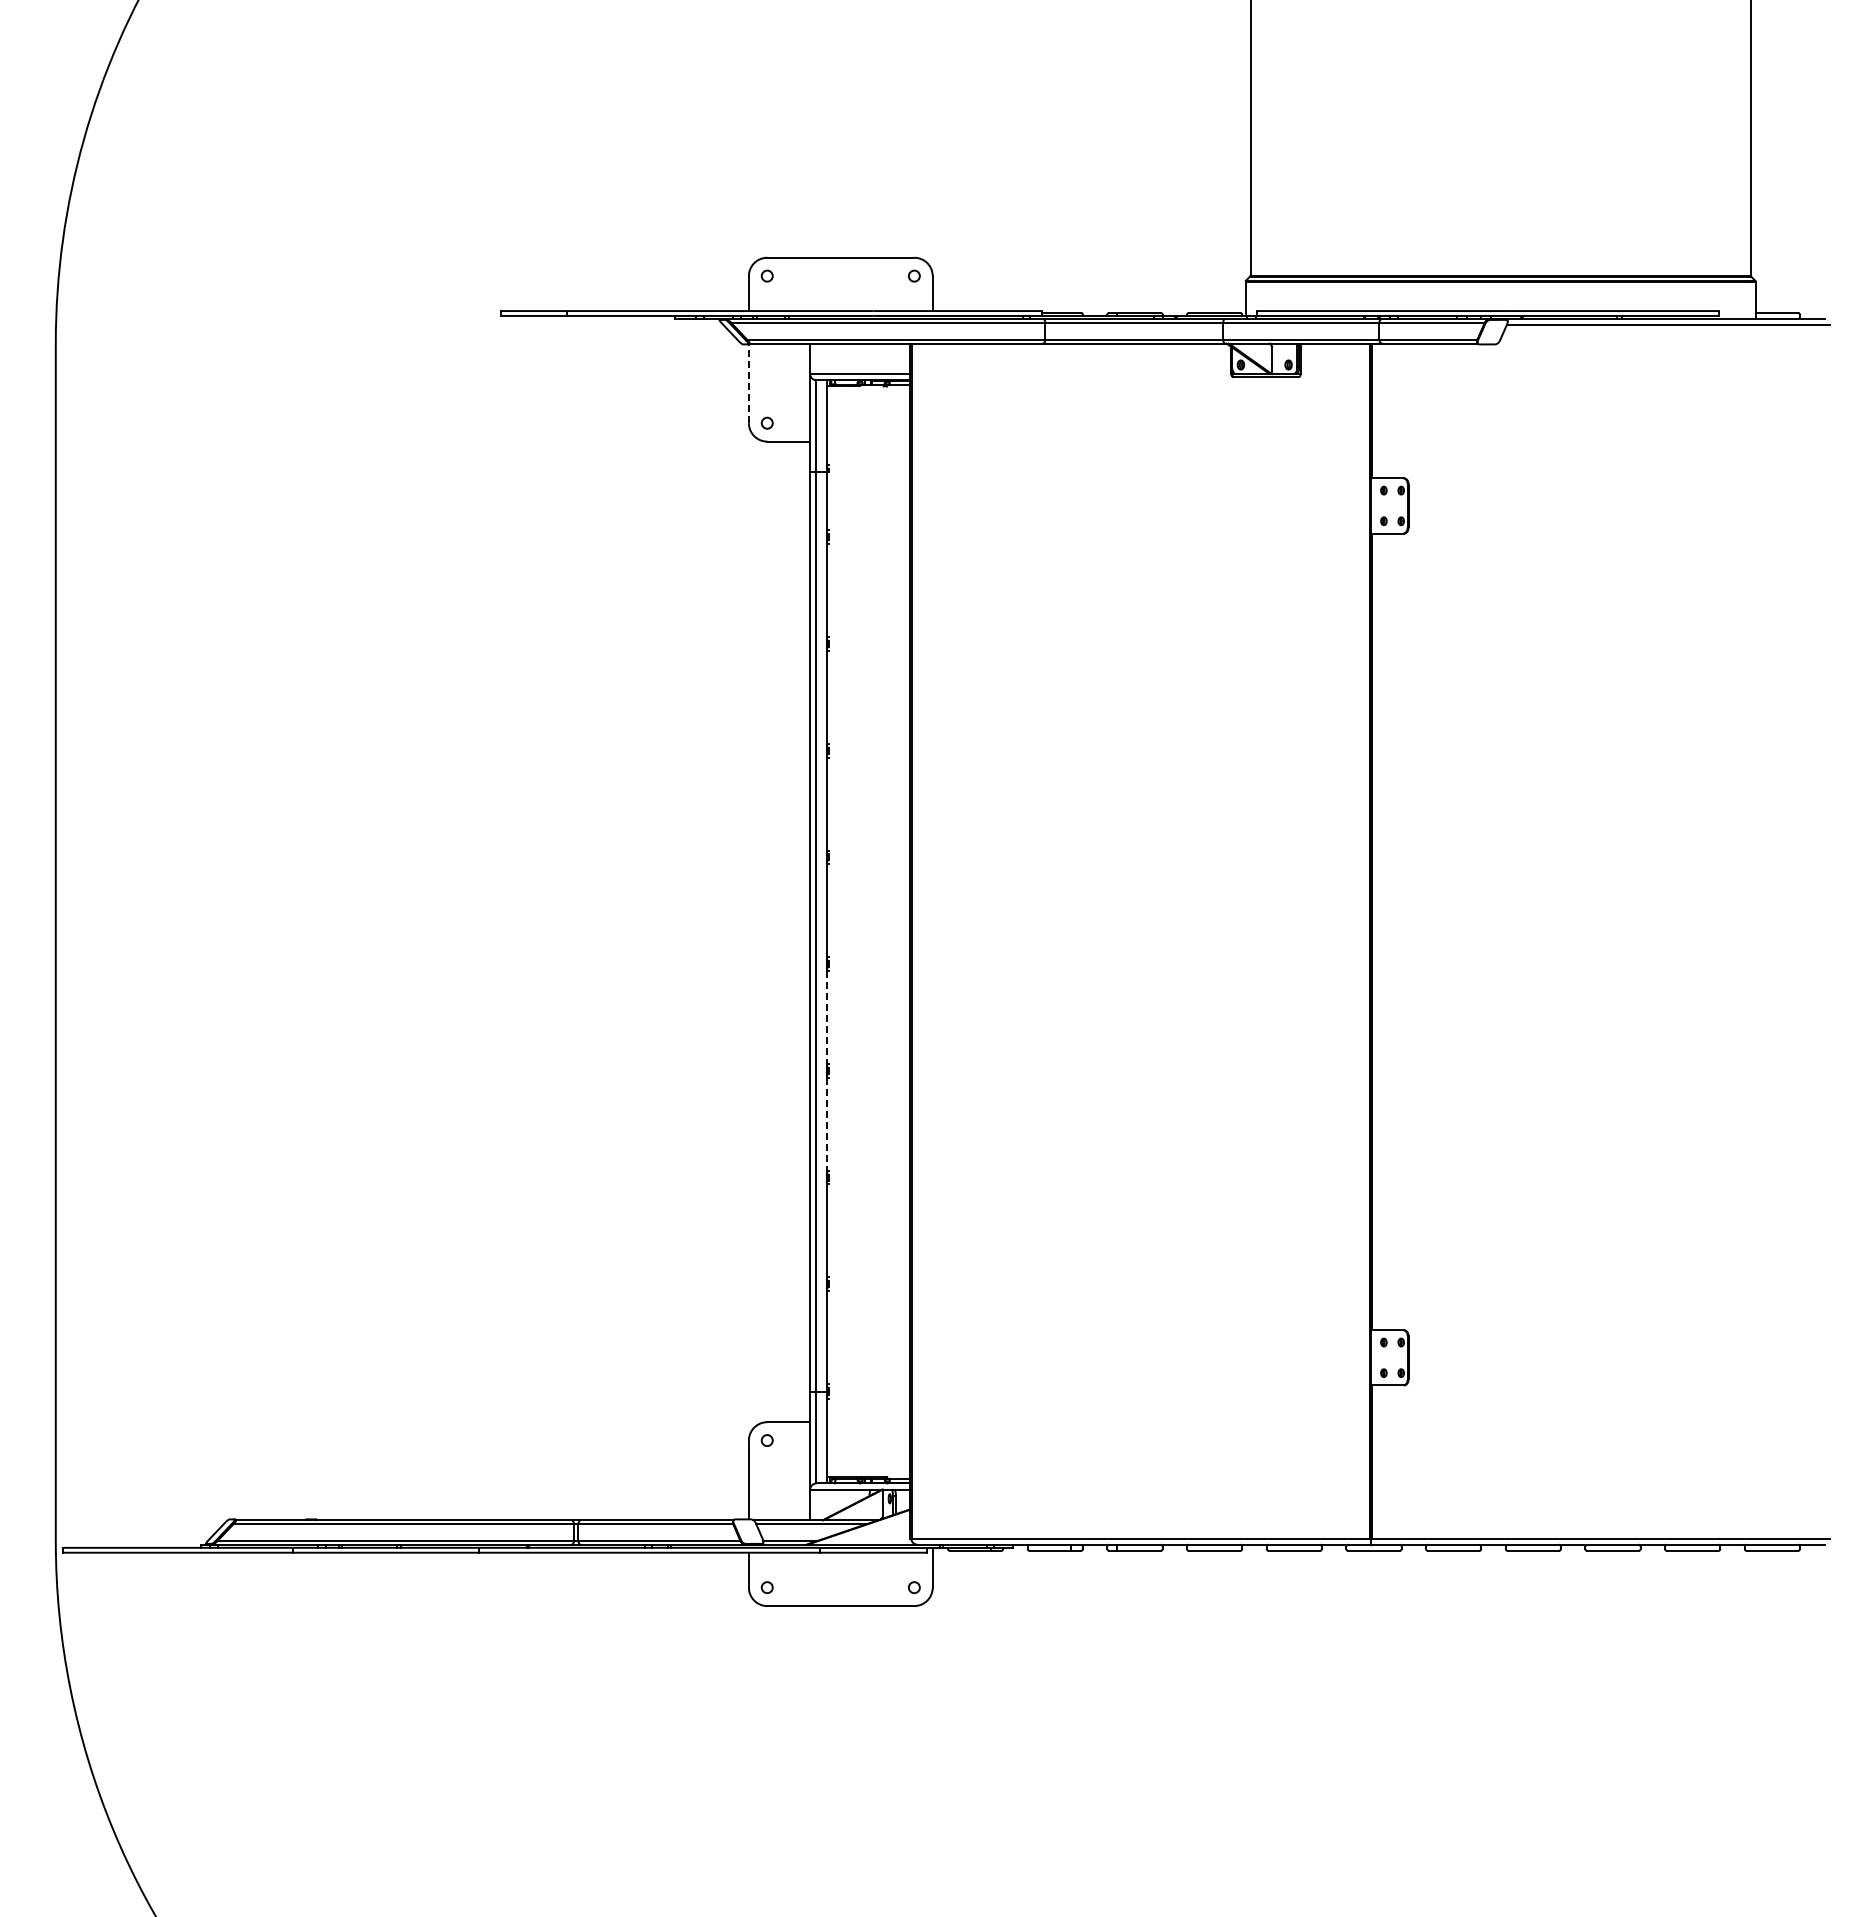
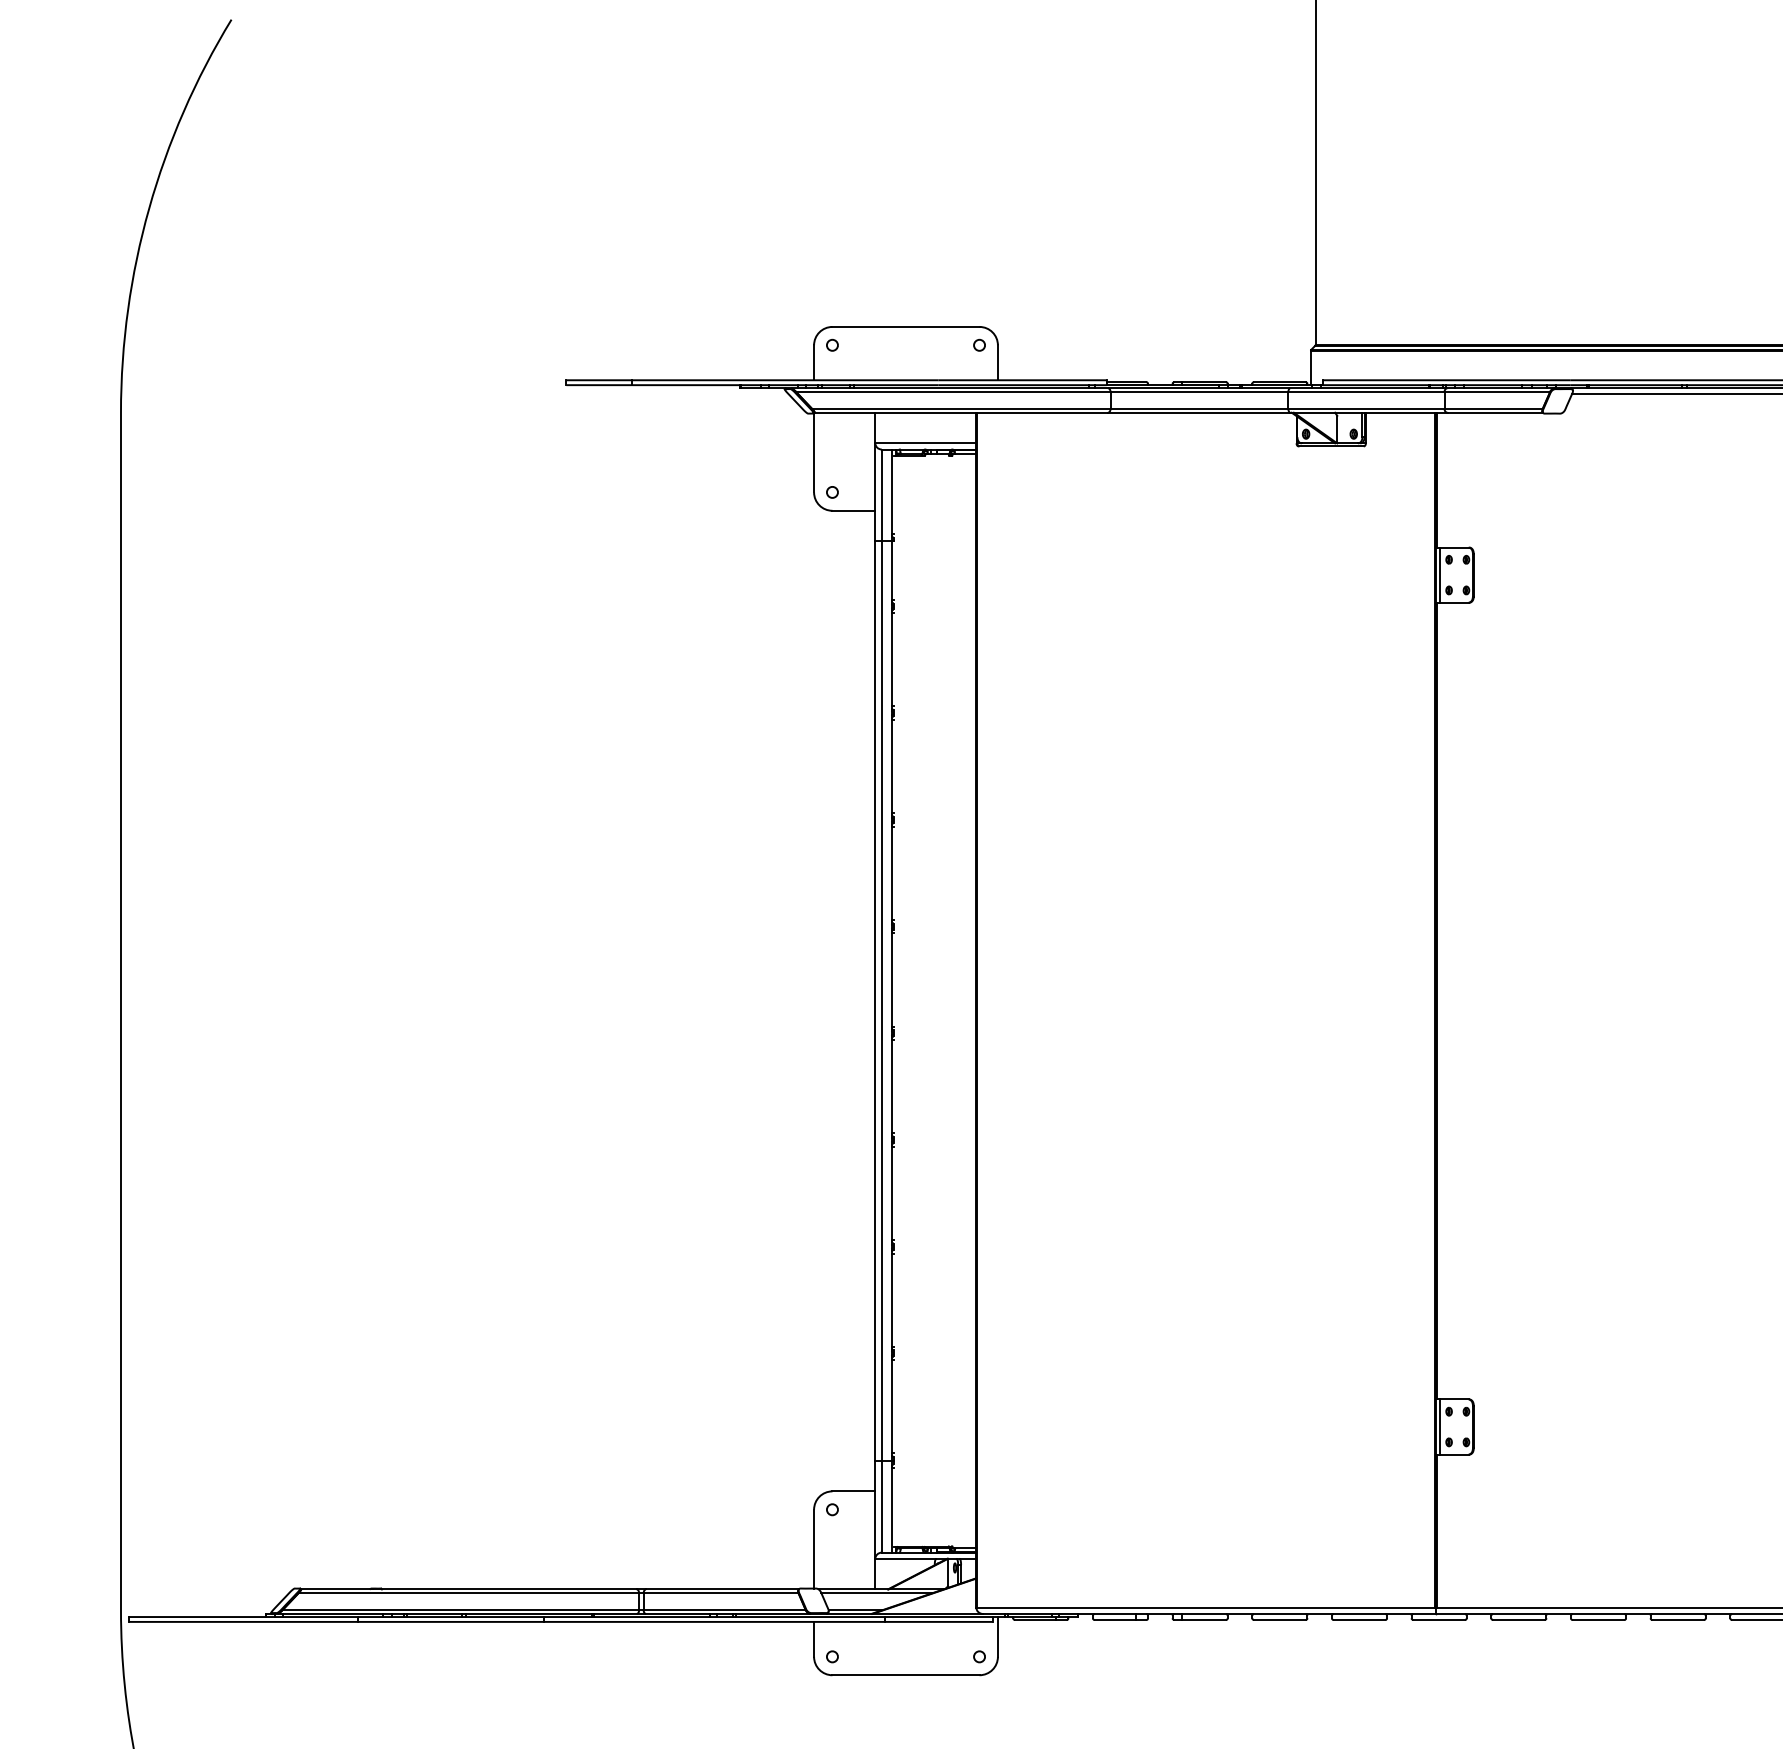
line: (748, 383) -> (813, 452), dashed -> solid
line: (1375, 505) -> (1440, 574), added
line: (826, 1017) -> (891, 1086), dashed -> solid
line: (826, 1124) -> (891, 1193), dashed -> solid
line: (1375, 1357) -> (1440, 1426), added

